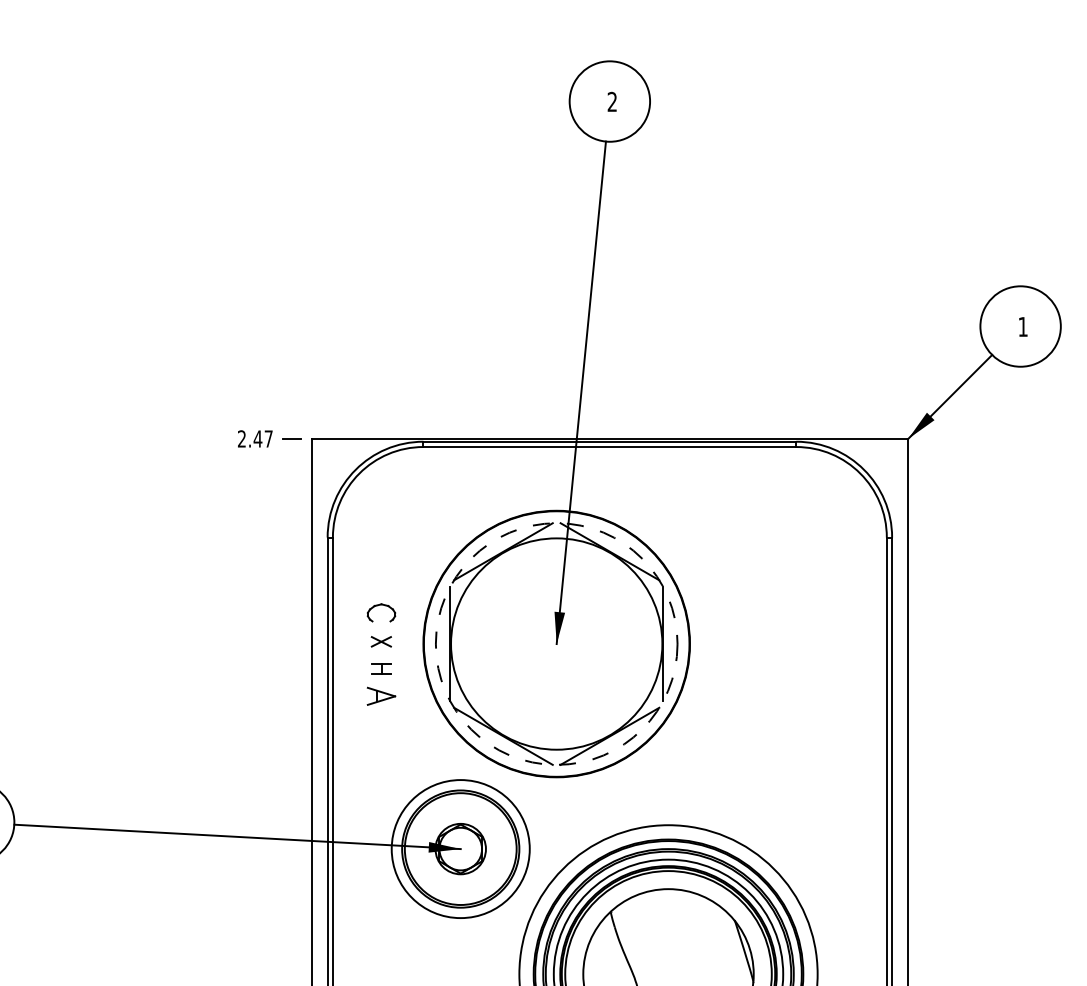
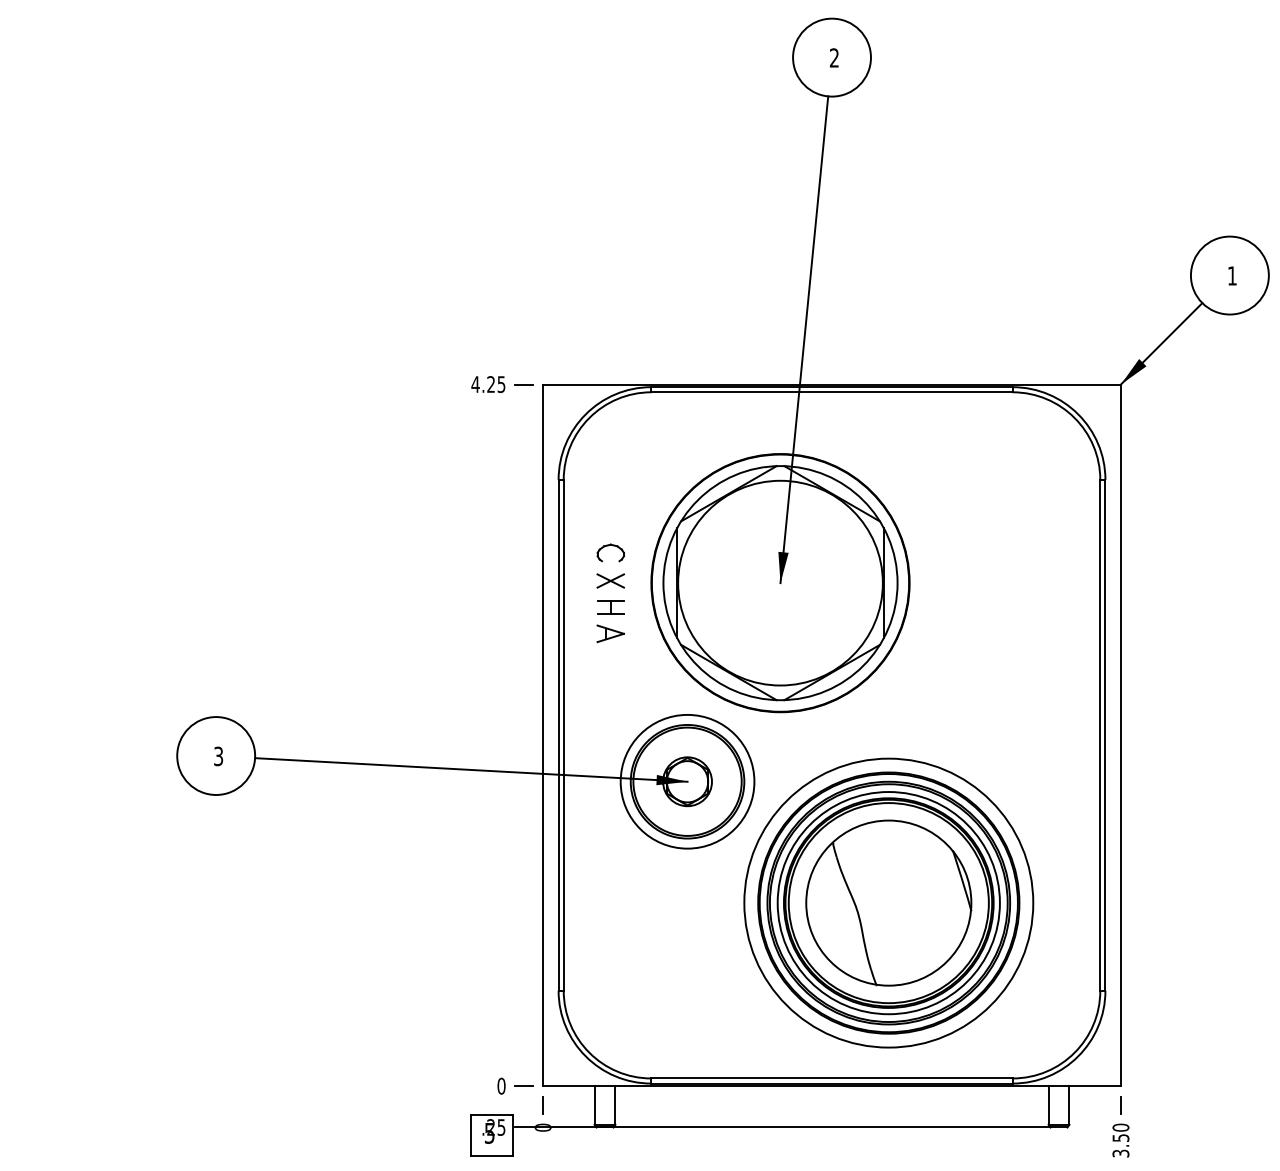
text: (255, 438) -> (488, 384), 2.47 -> 4.25
part: (381, 641) -> (610, 580), size x1.43
circle: (556, 644) -> (780, 583), dashed -> solid
part: (381, 669) -> (610, 607), size x1.43

